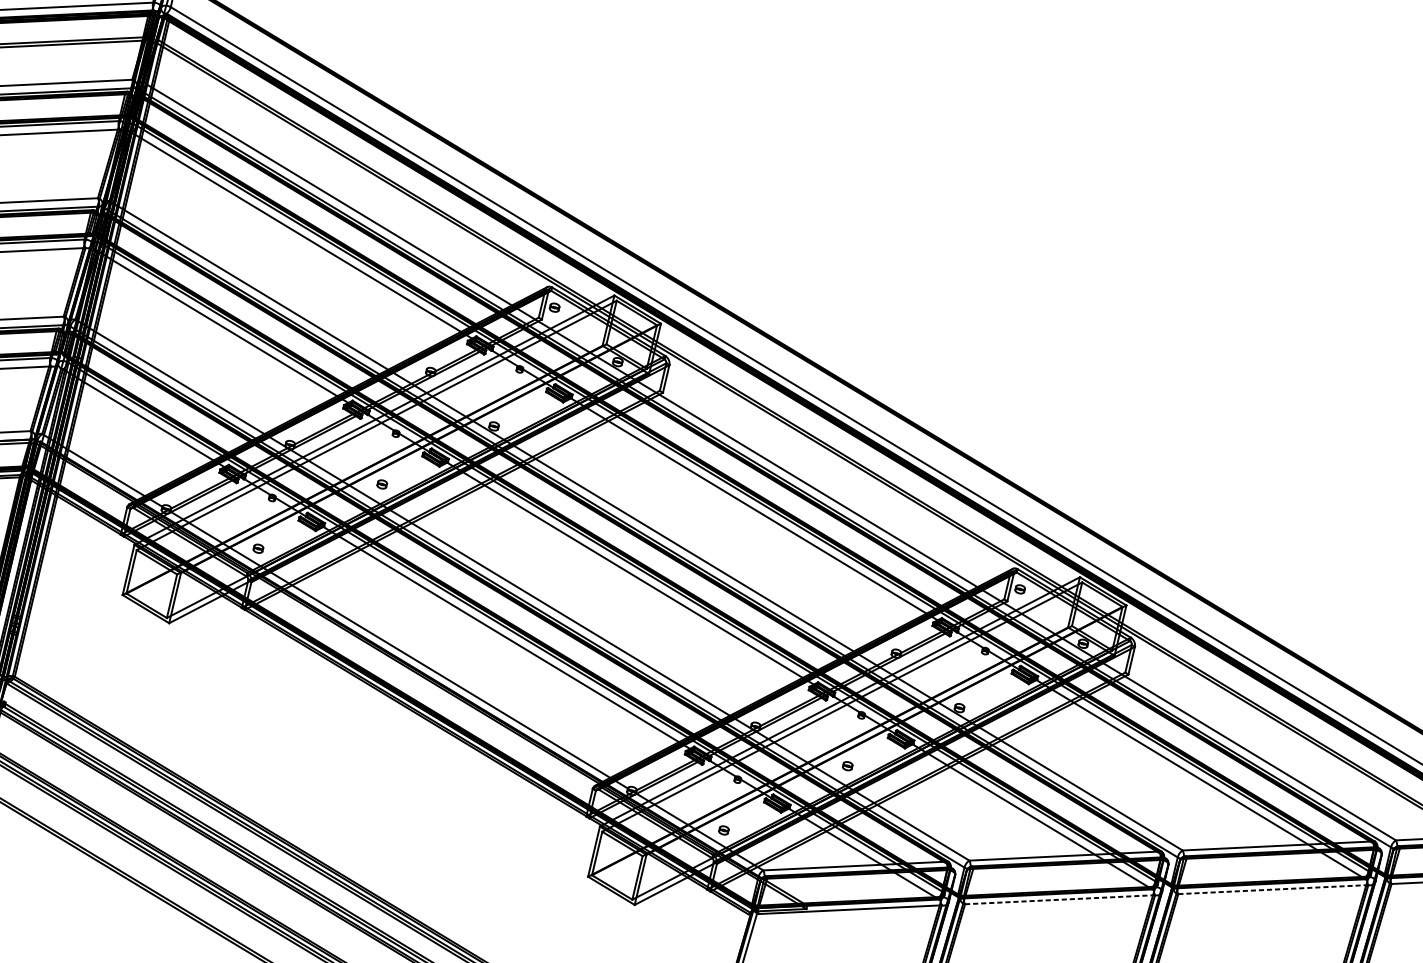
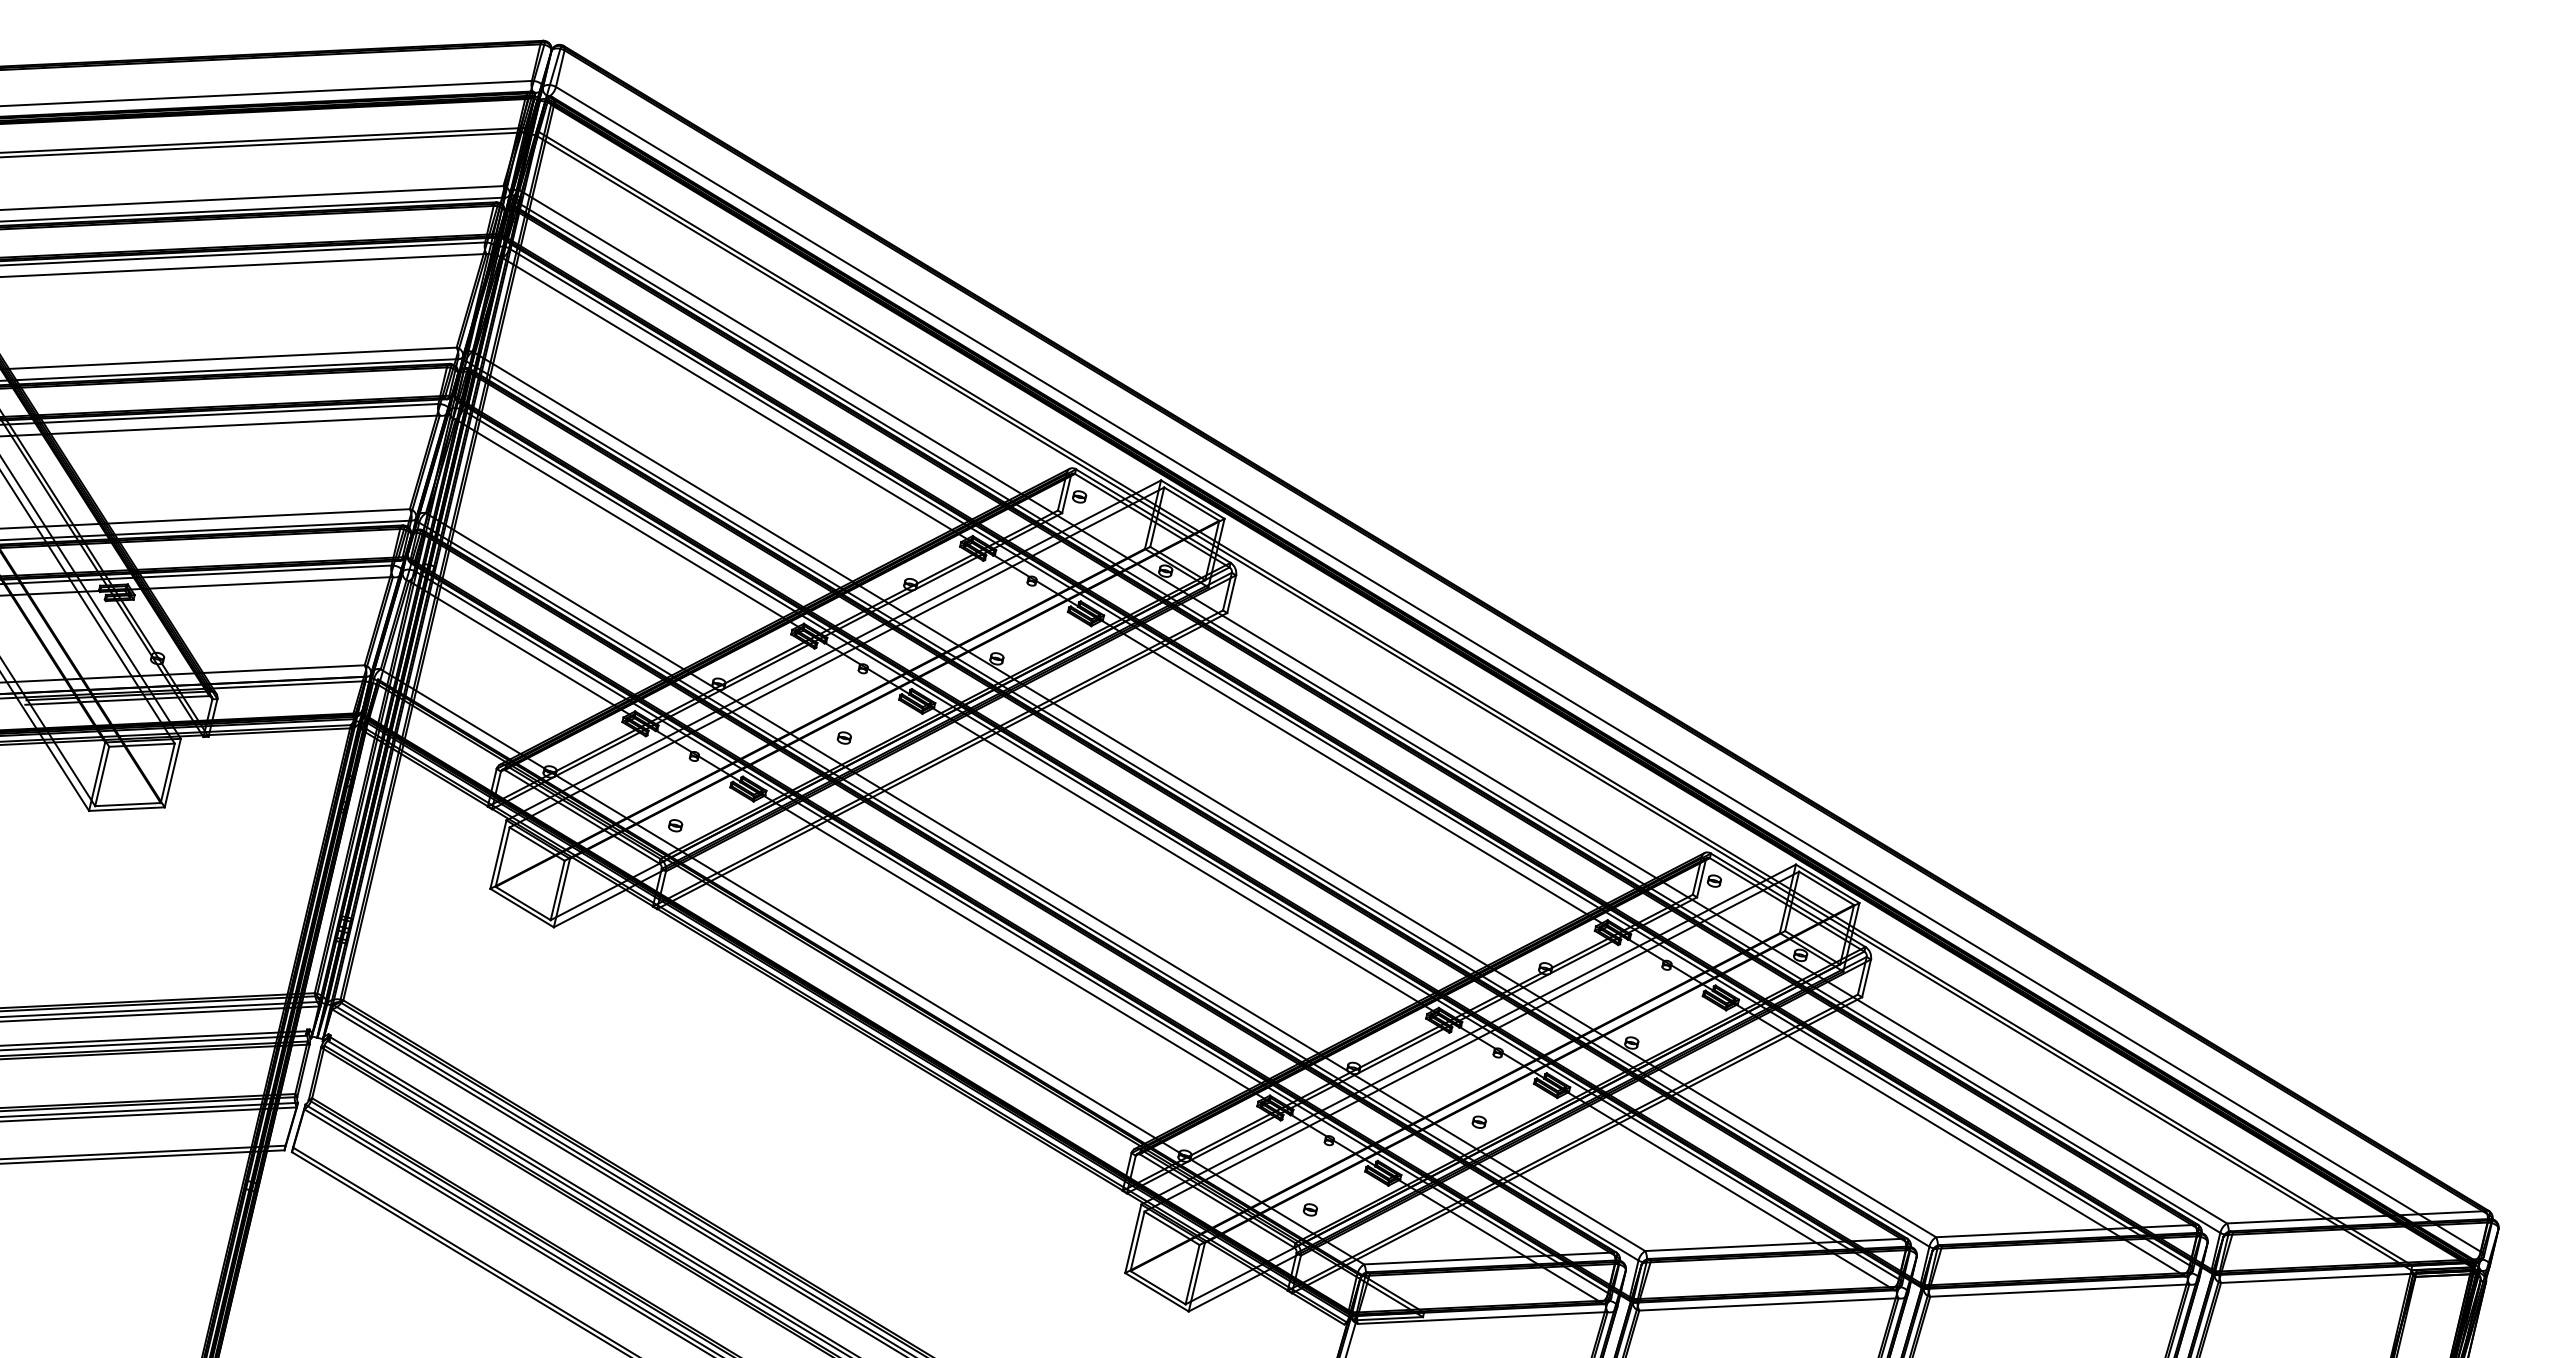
line: (1273, 889) -> (2059, 1290), dashed -> solid
line: (1059, 899) -> (1768, 1304), dashed -> solid

